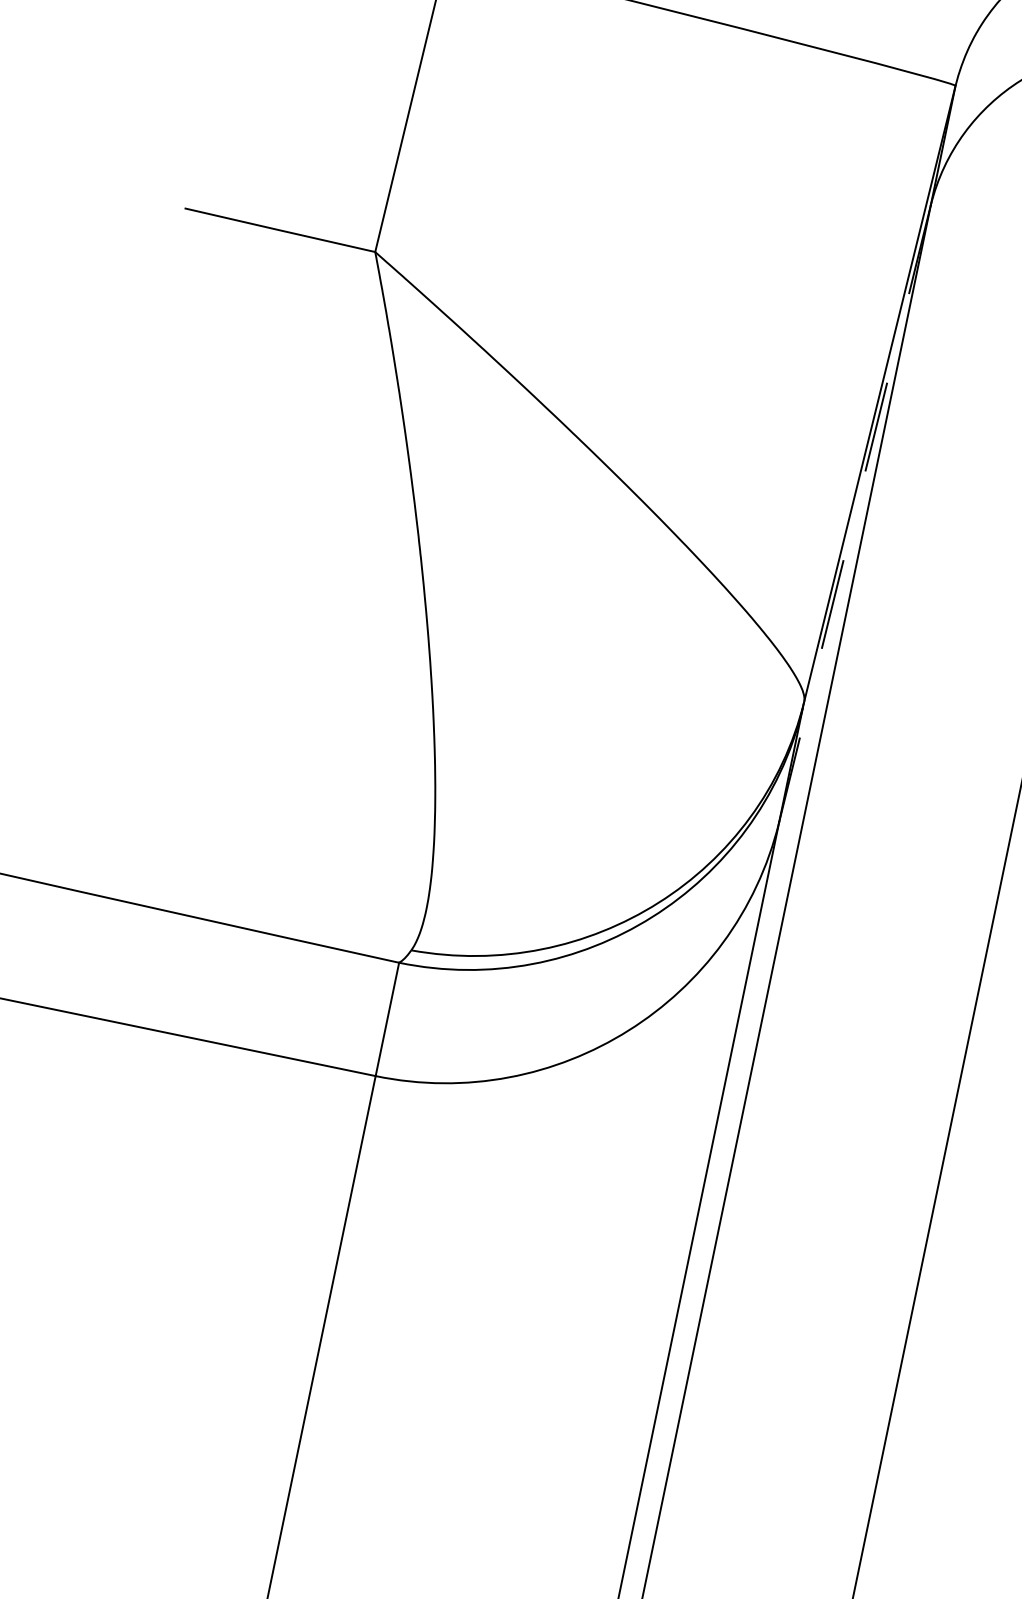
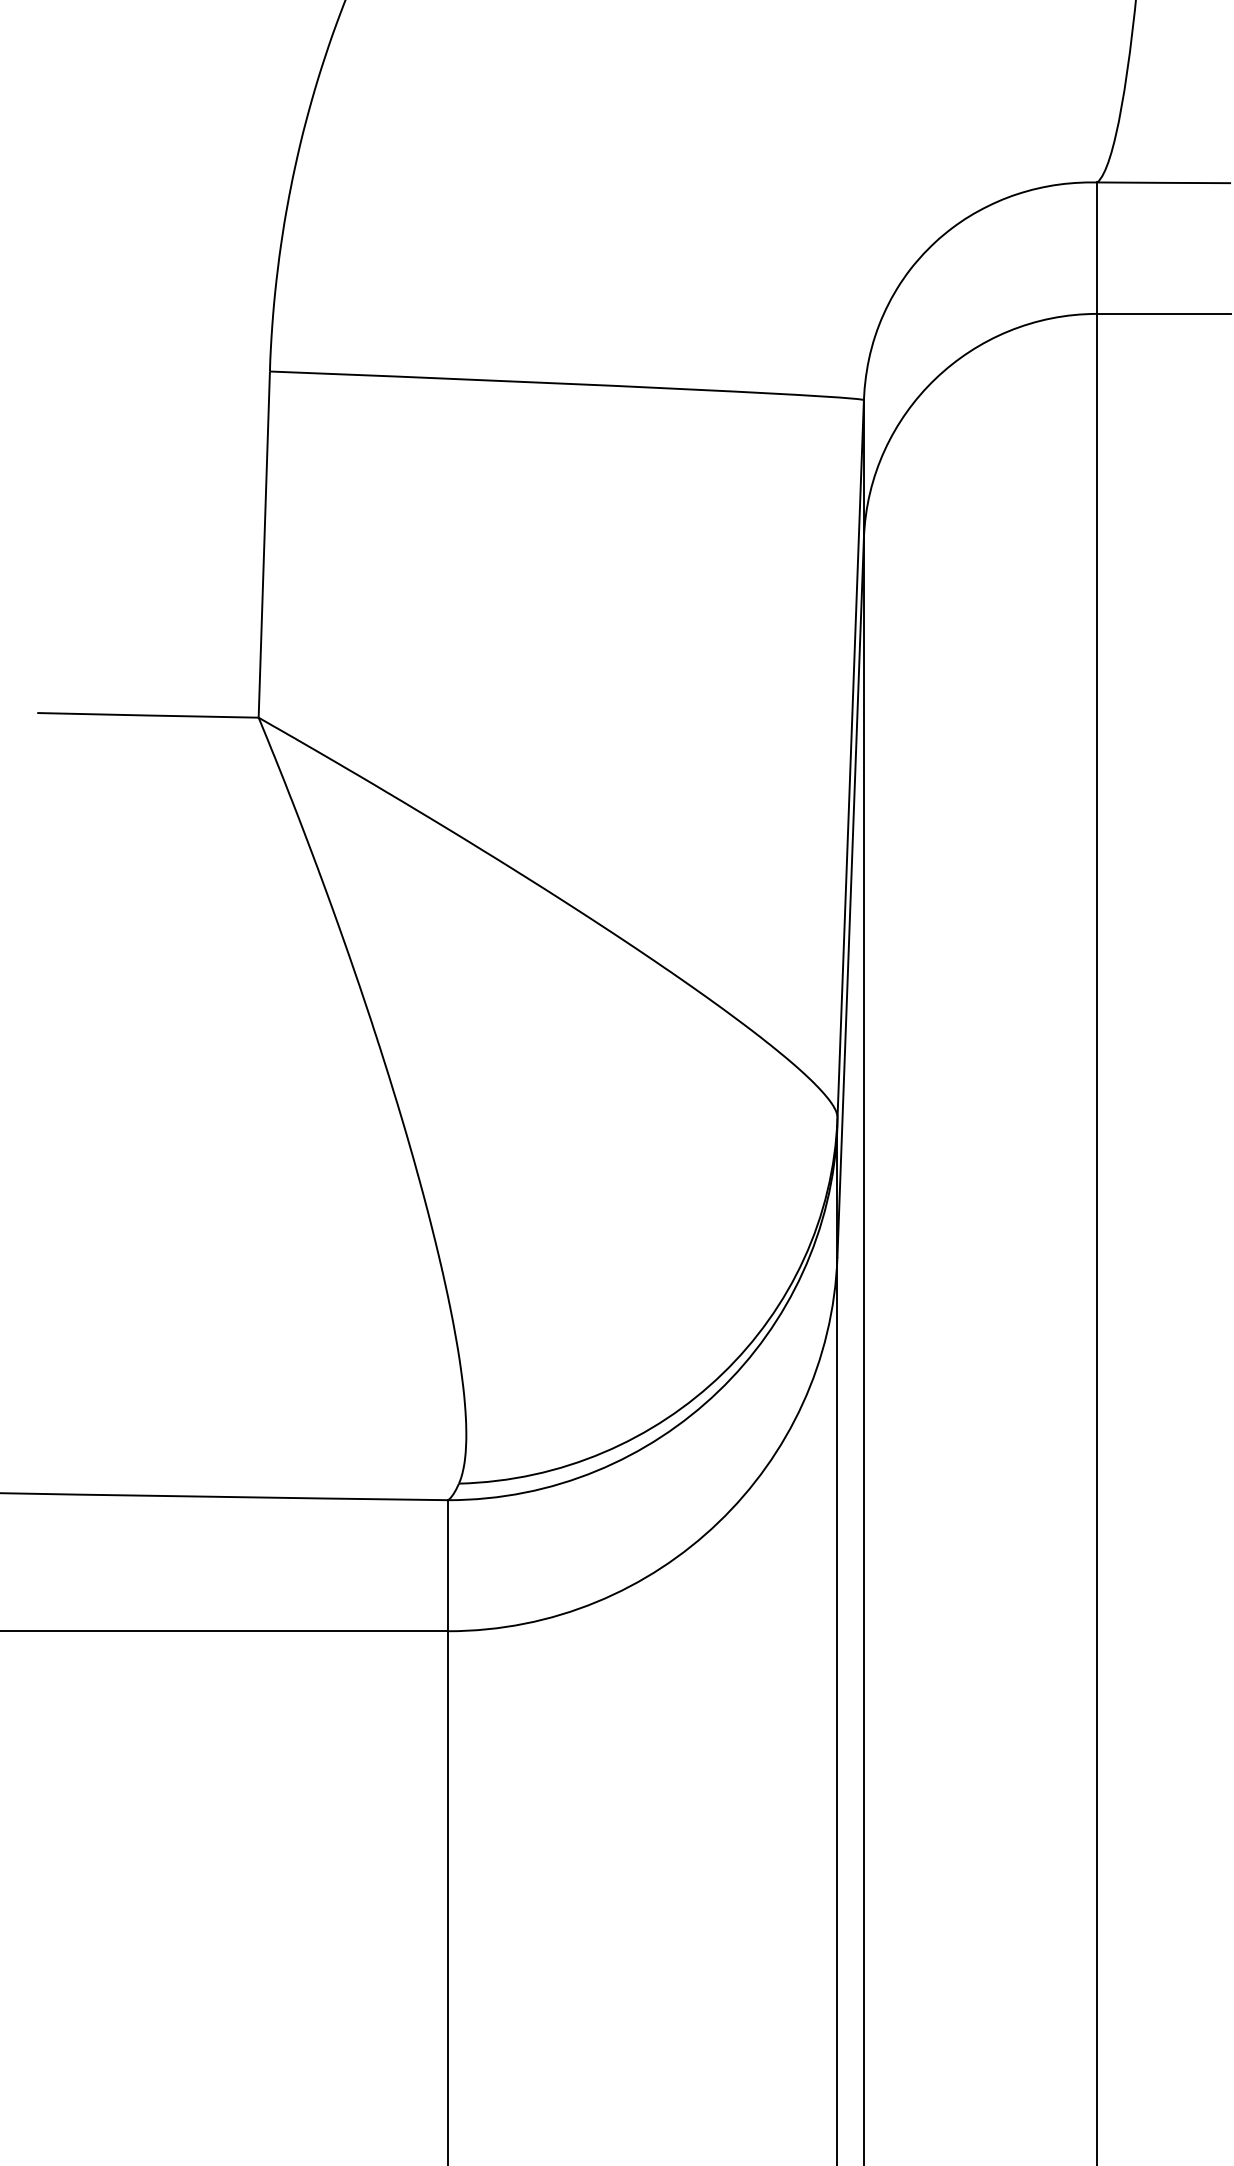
line: (854, 513) -> (850, 897), dashed -> solid

